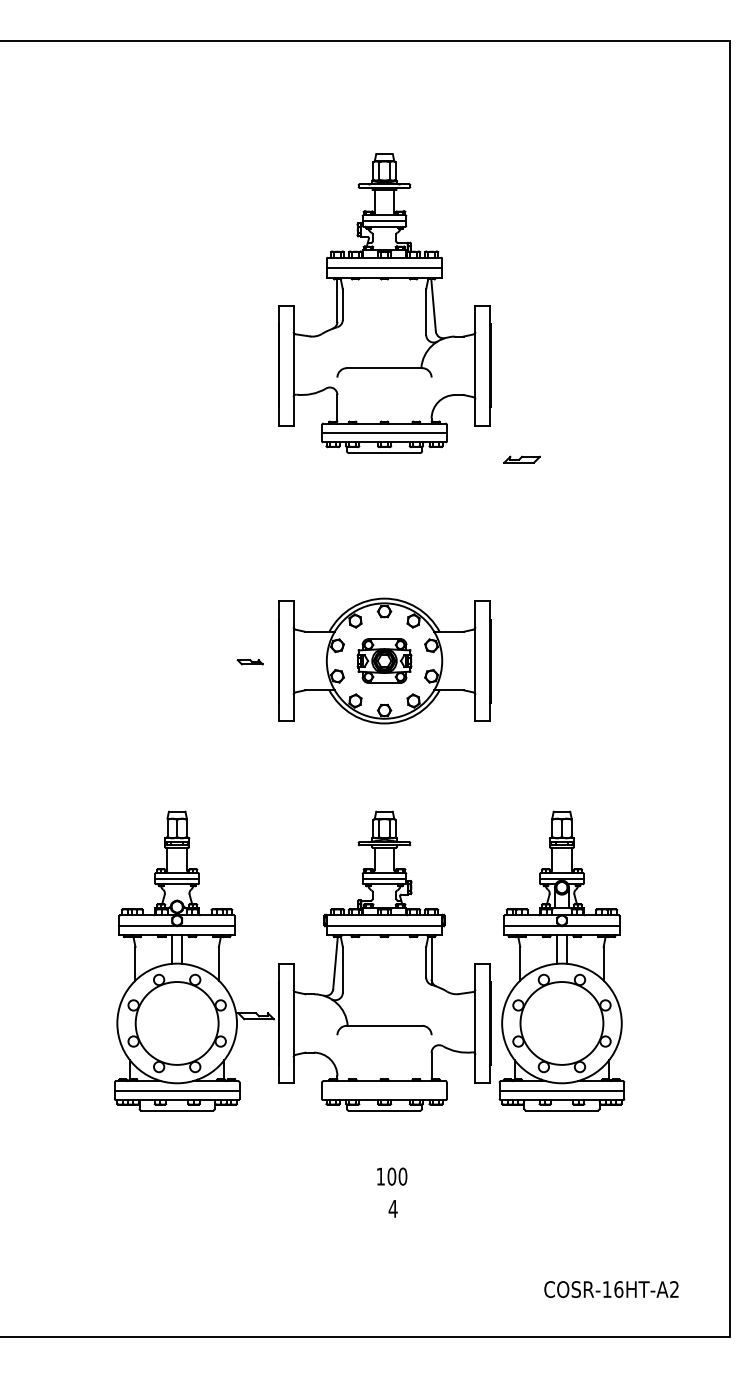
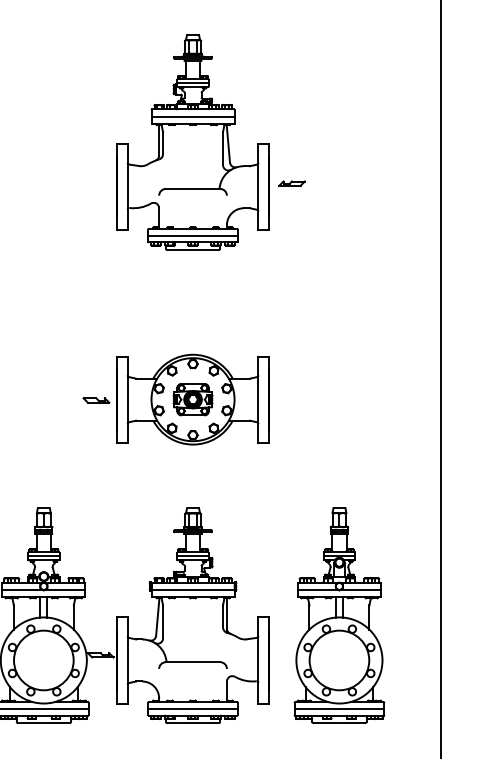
part: (521, 459) -> (291, 183), moved
part: (250, 662) -> (96, 400), size x1.43
part: (561, 960) -> (339, 615), moved
line: (384, 1090) -> (193, 708), added

